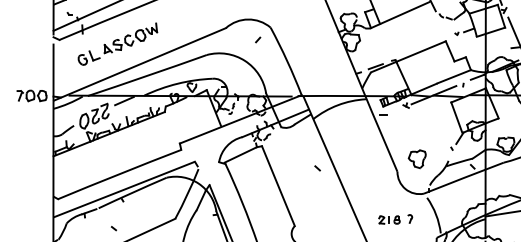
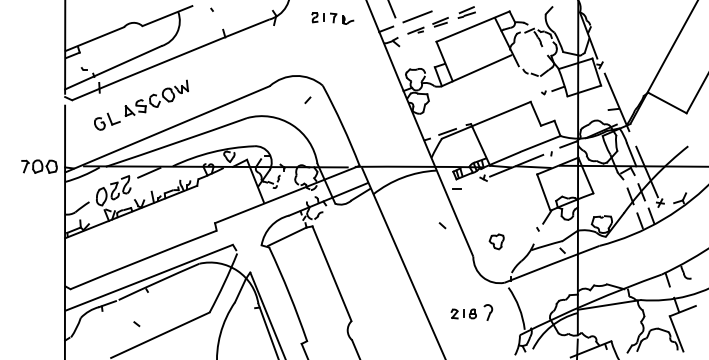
part: (416, 158) -> (496, 241), size x0.7
line: (317, 168) -> (442, 225), moved
part: (410, 218) -> (488, 312), size x1.6

